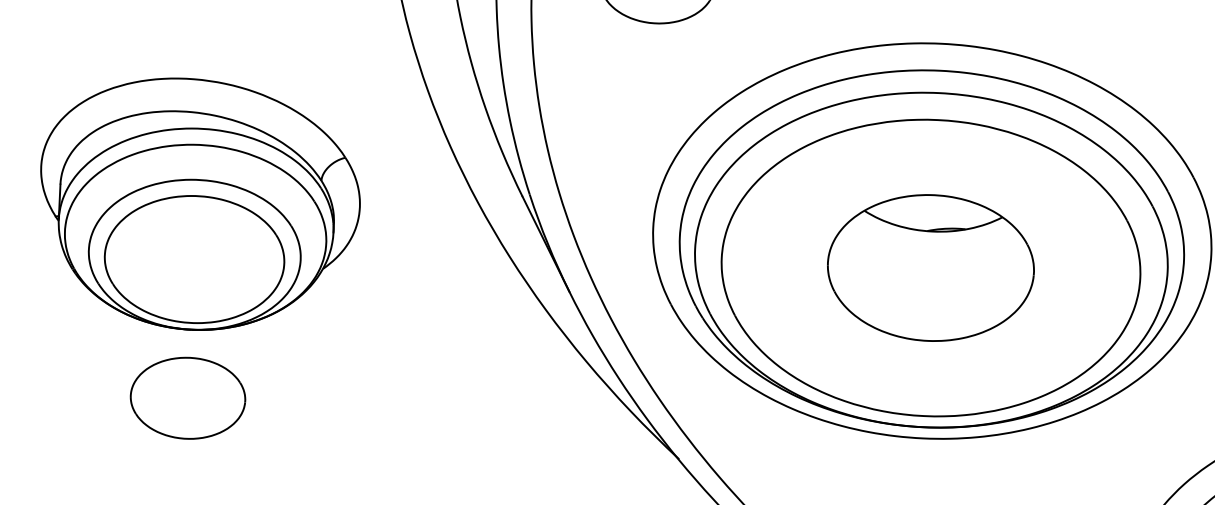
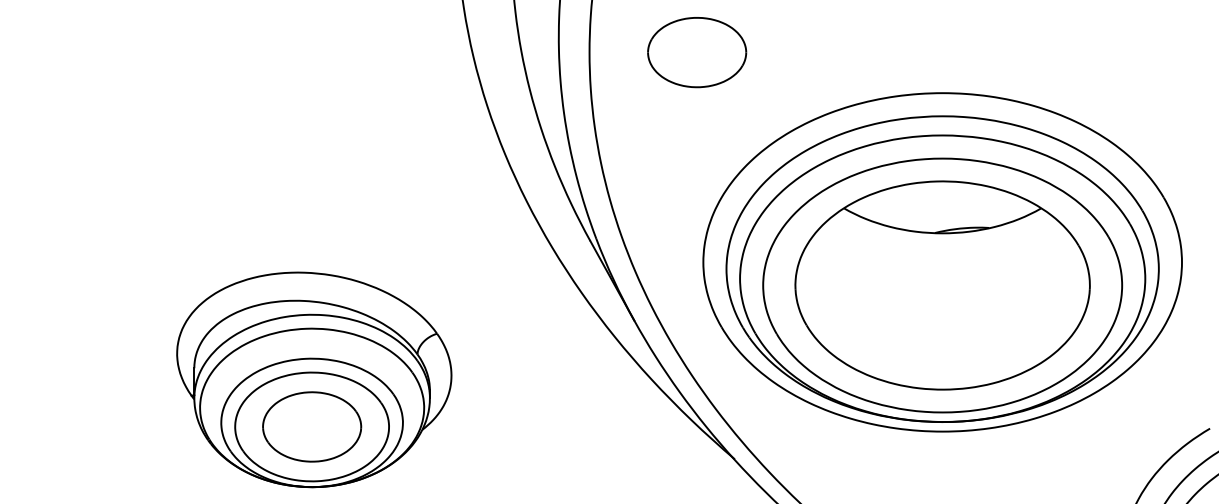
part: (199, 204) -> (314, 379), moved
part: (930, 268) -> (942, 285), size x1.67

